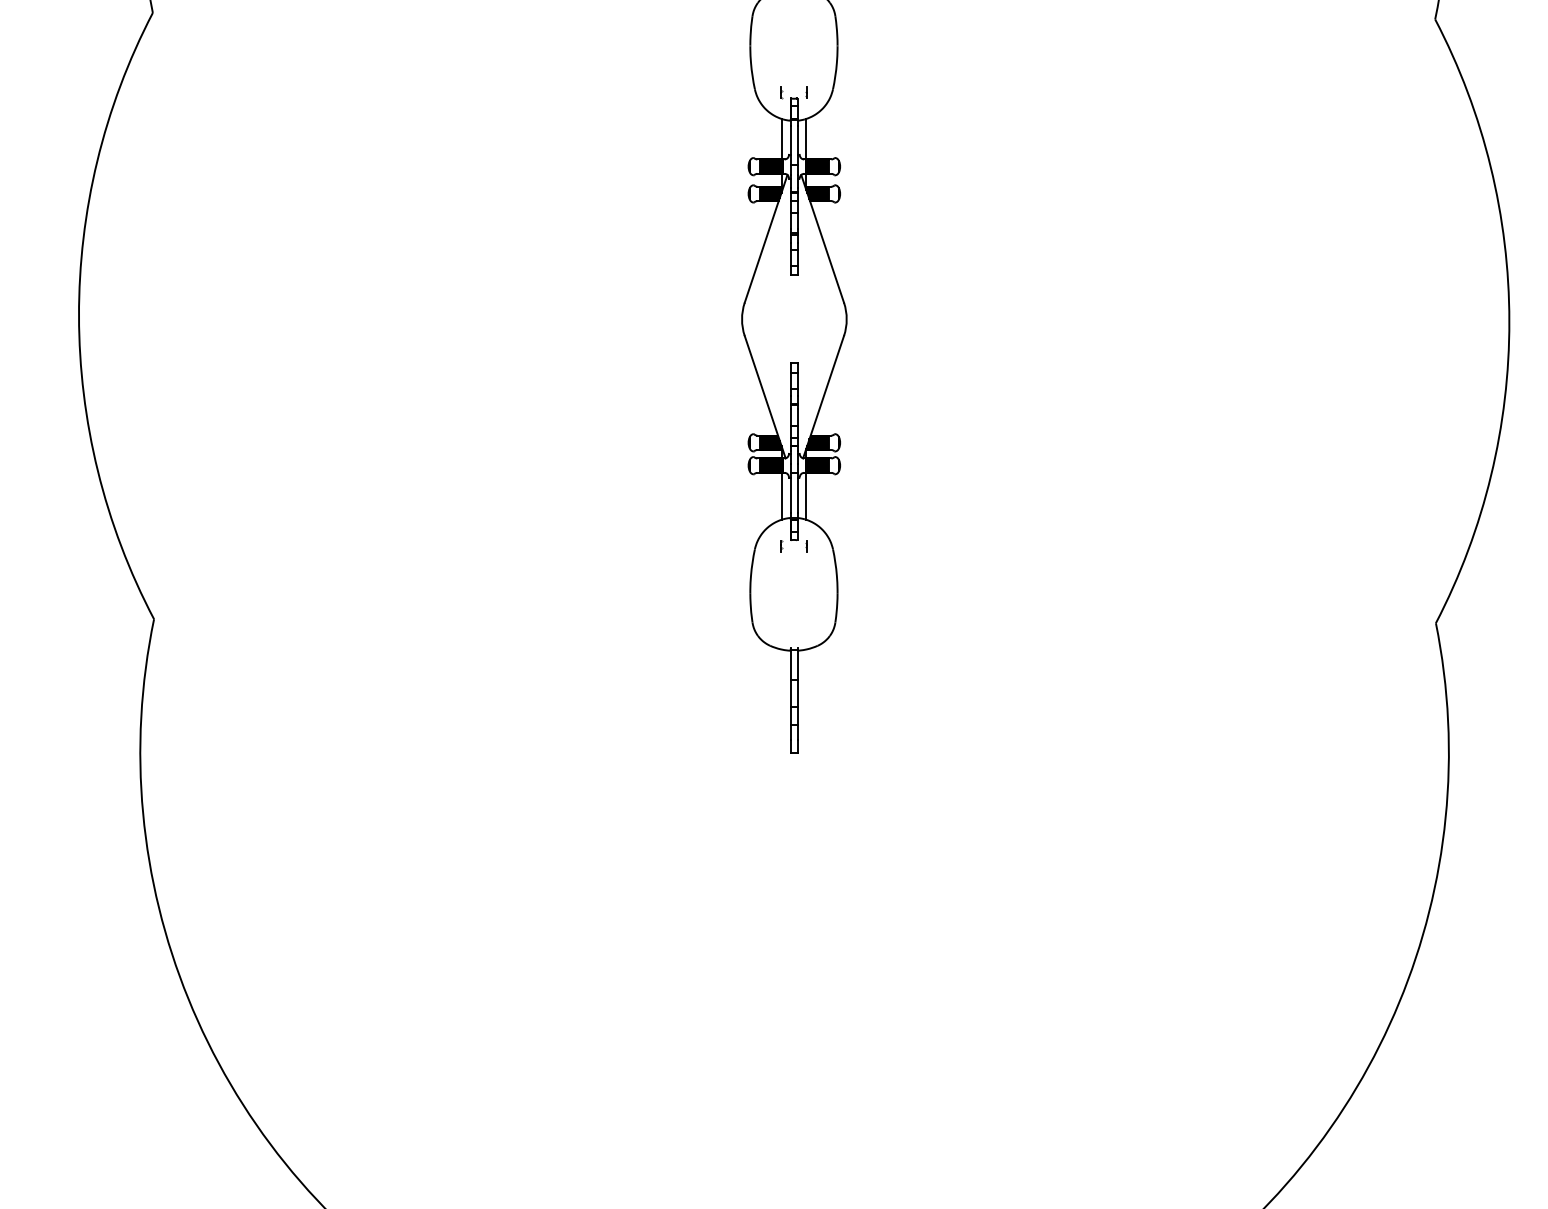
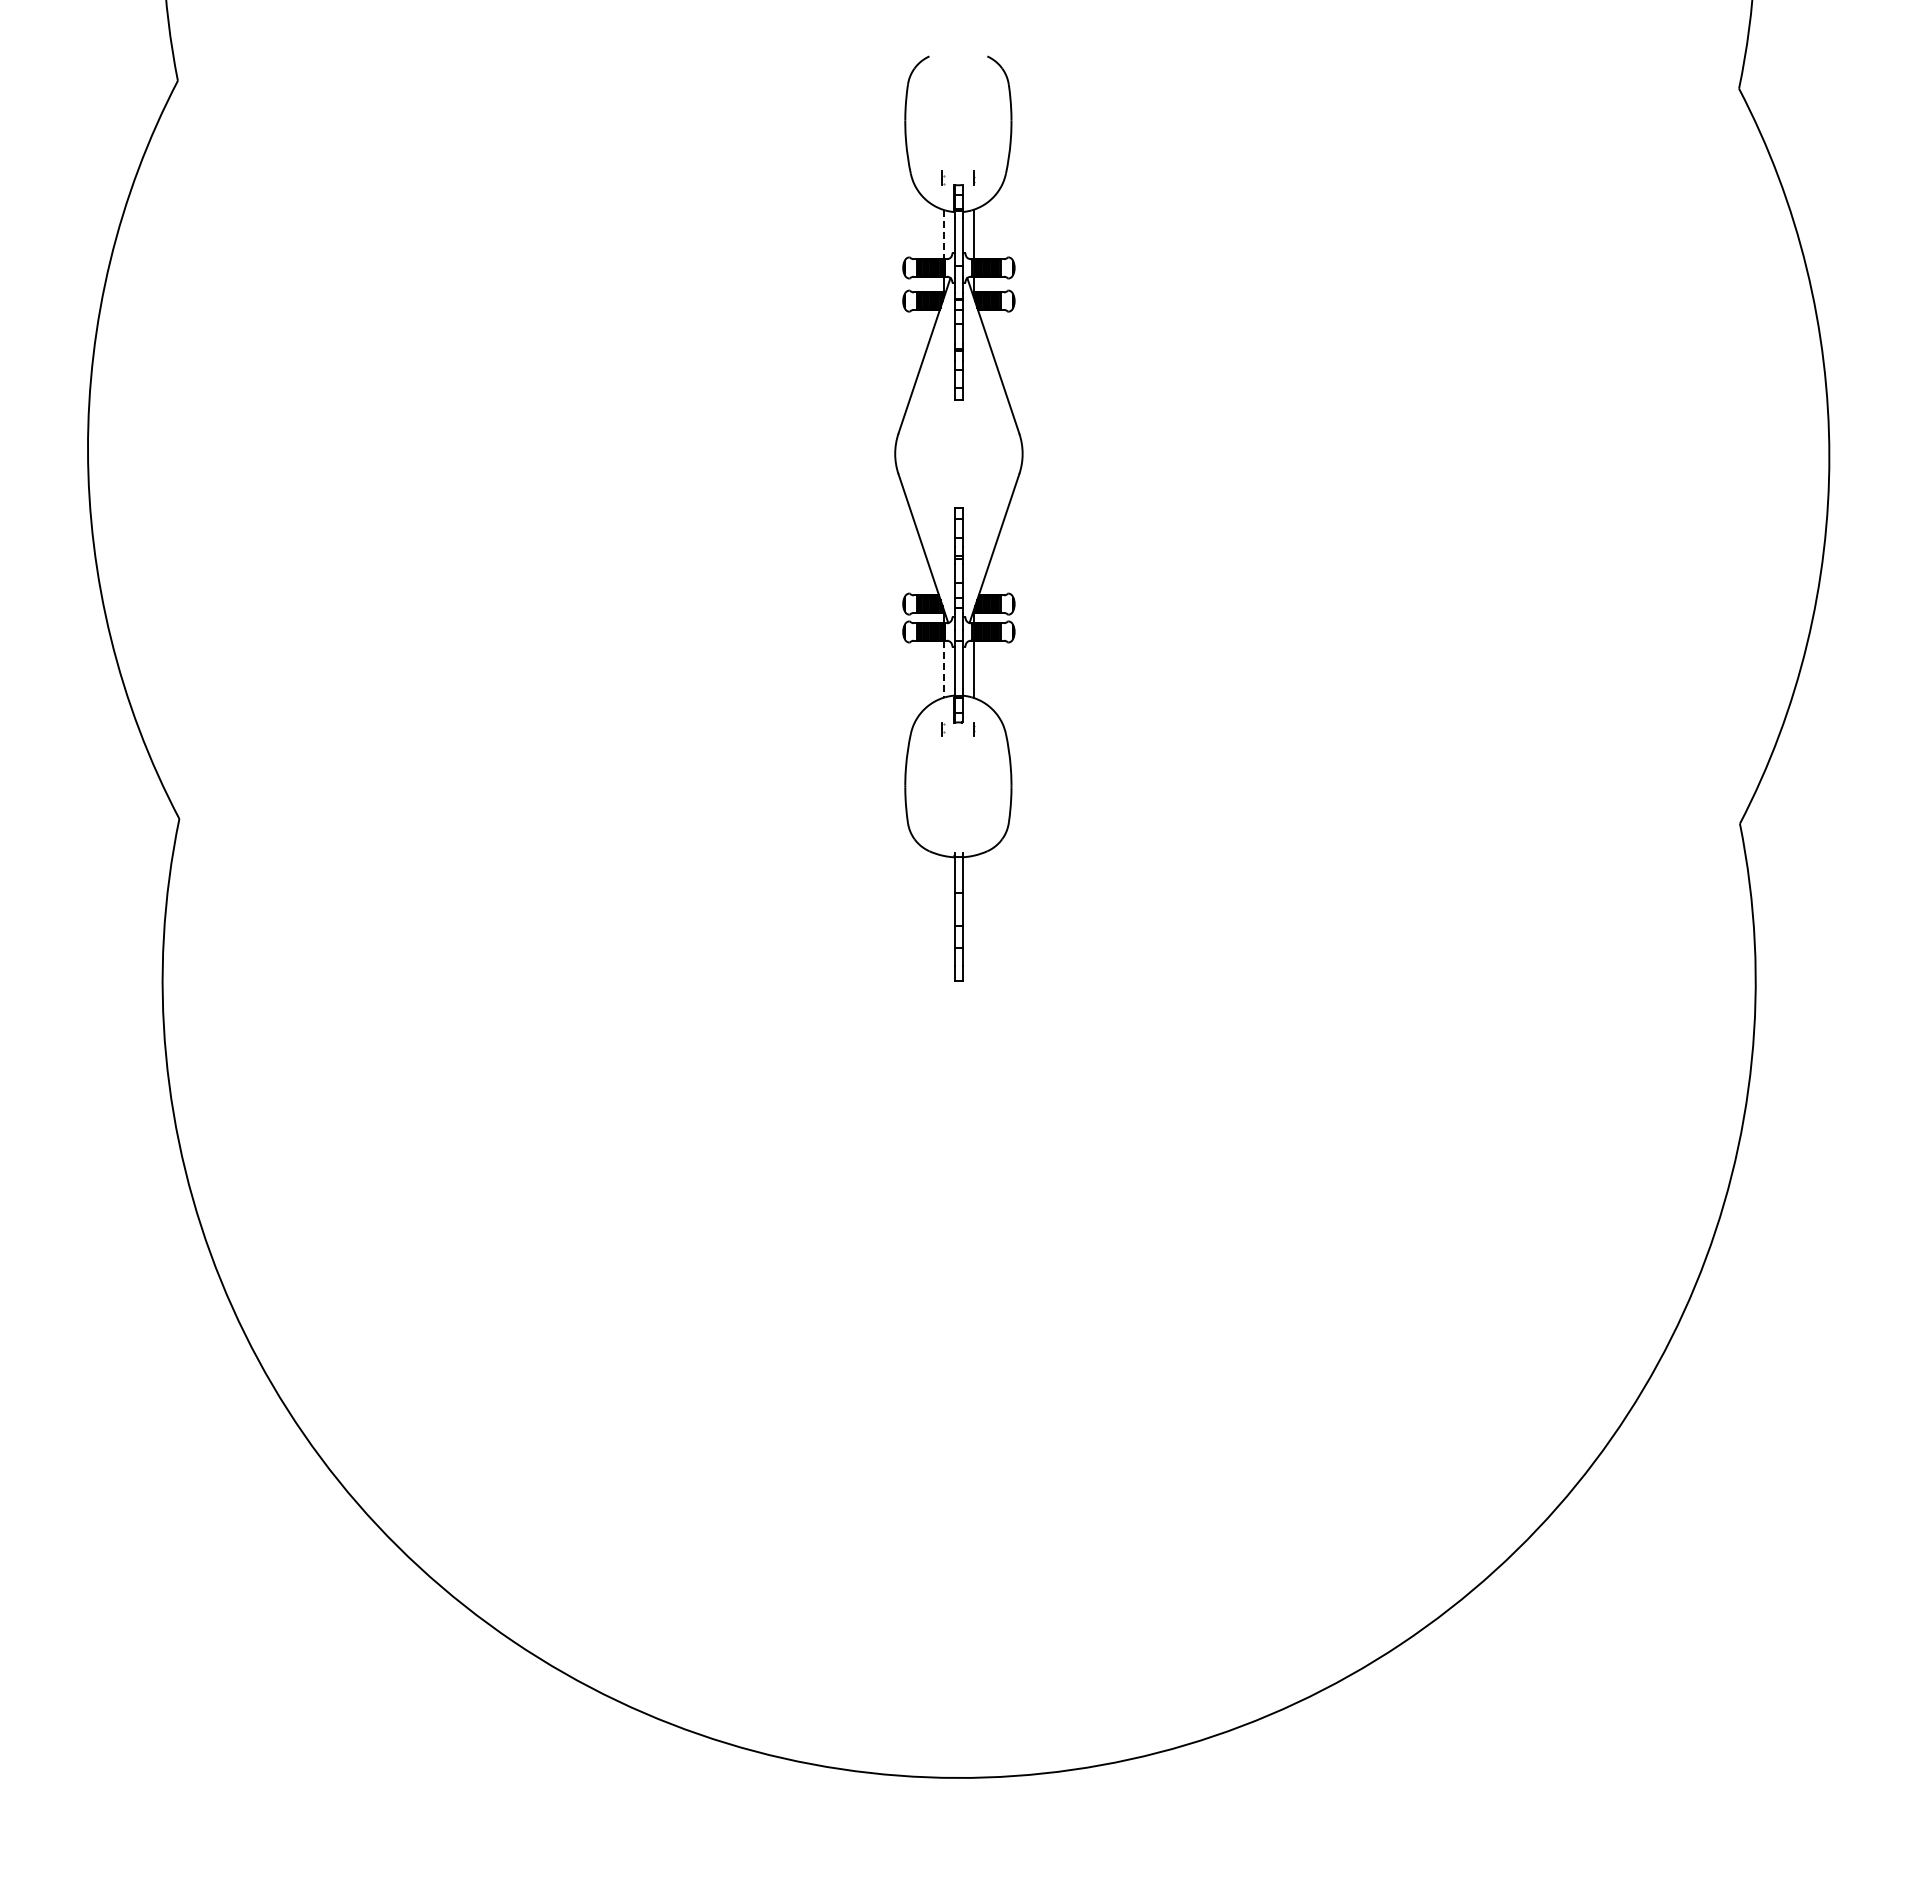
line: (782, 139) -> (944, 234), solid -> dashed
line: (782, 496) -> (944, 669), solid -> dashed

